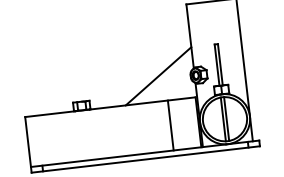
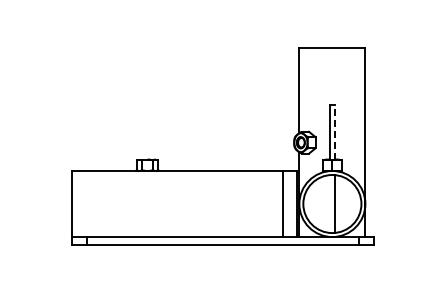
line: (220, 64) -> (334, 131), solid -> dashed
line: (158, 76) -> (252, 138), removed
line: (223, 119) -> (330, 203), removed
line: (170, 125) -> (282, 204), moved

